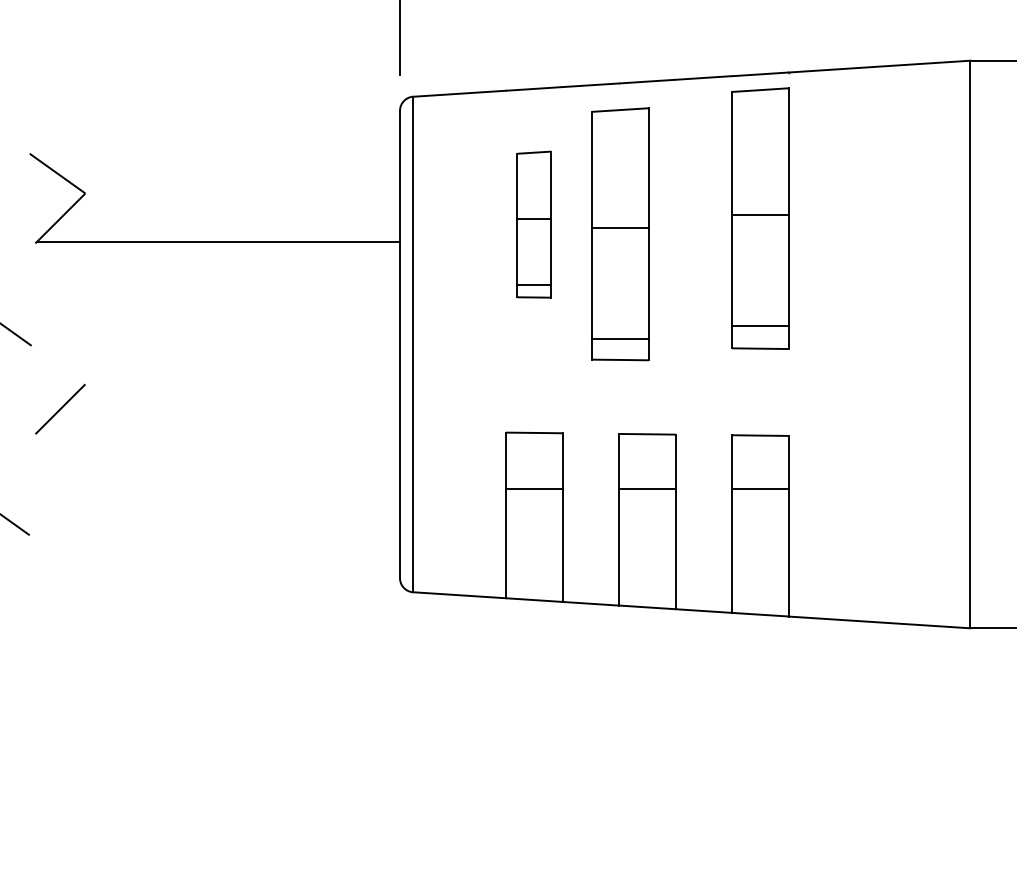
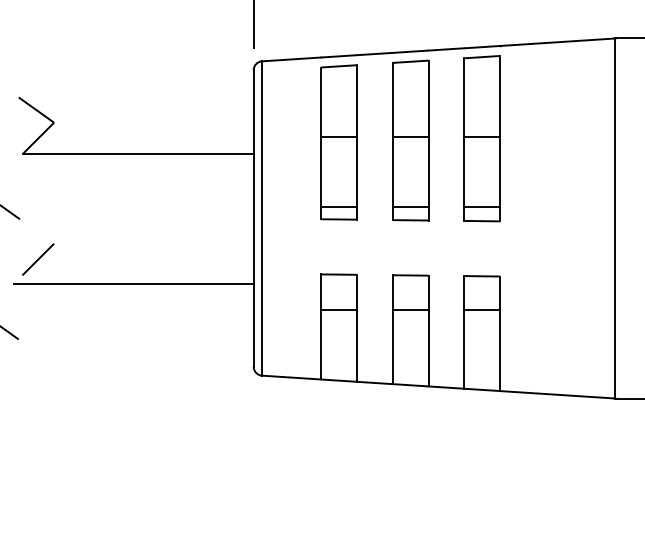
part: (533, 224) -> (338, 142), size x1.67
part: (620, 234) -> (410, 140), moved
line: (210, 446) -> (133, 283), added

